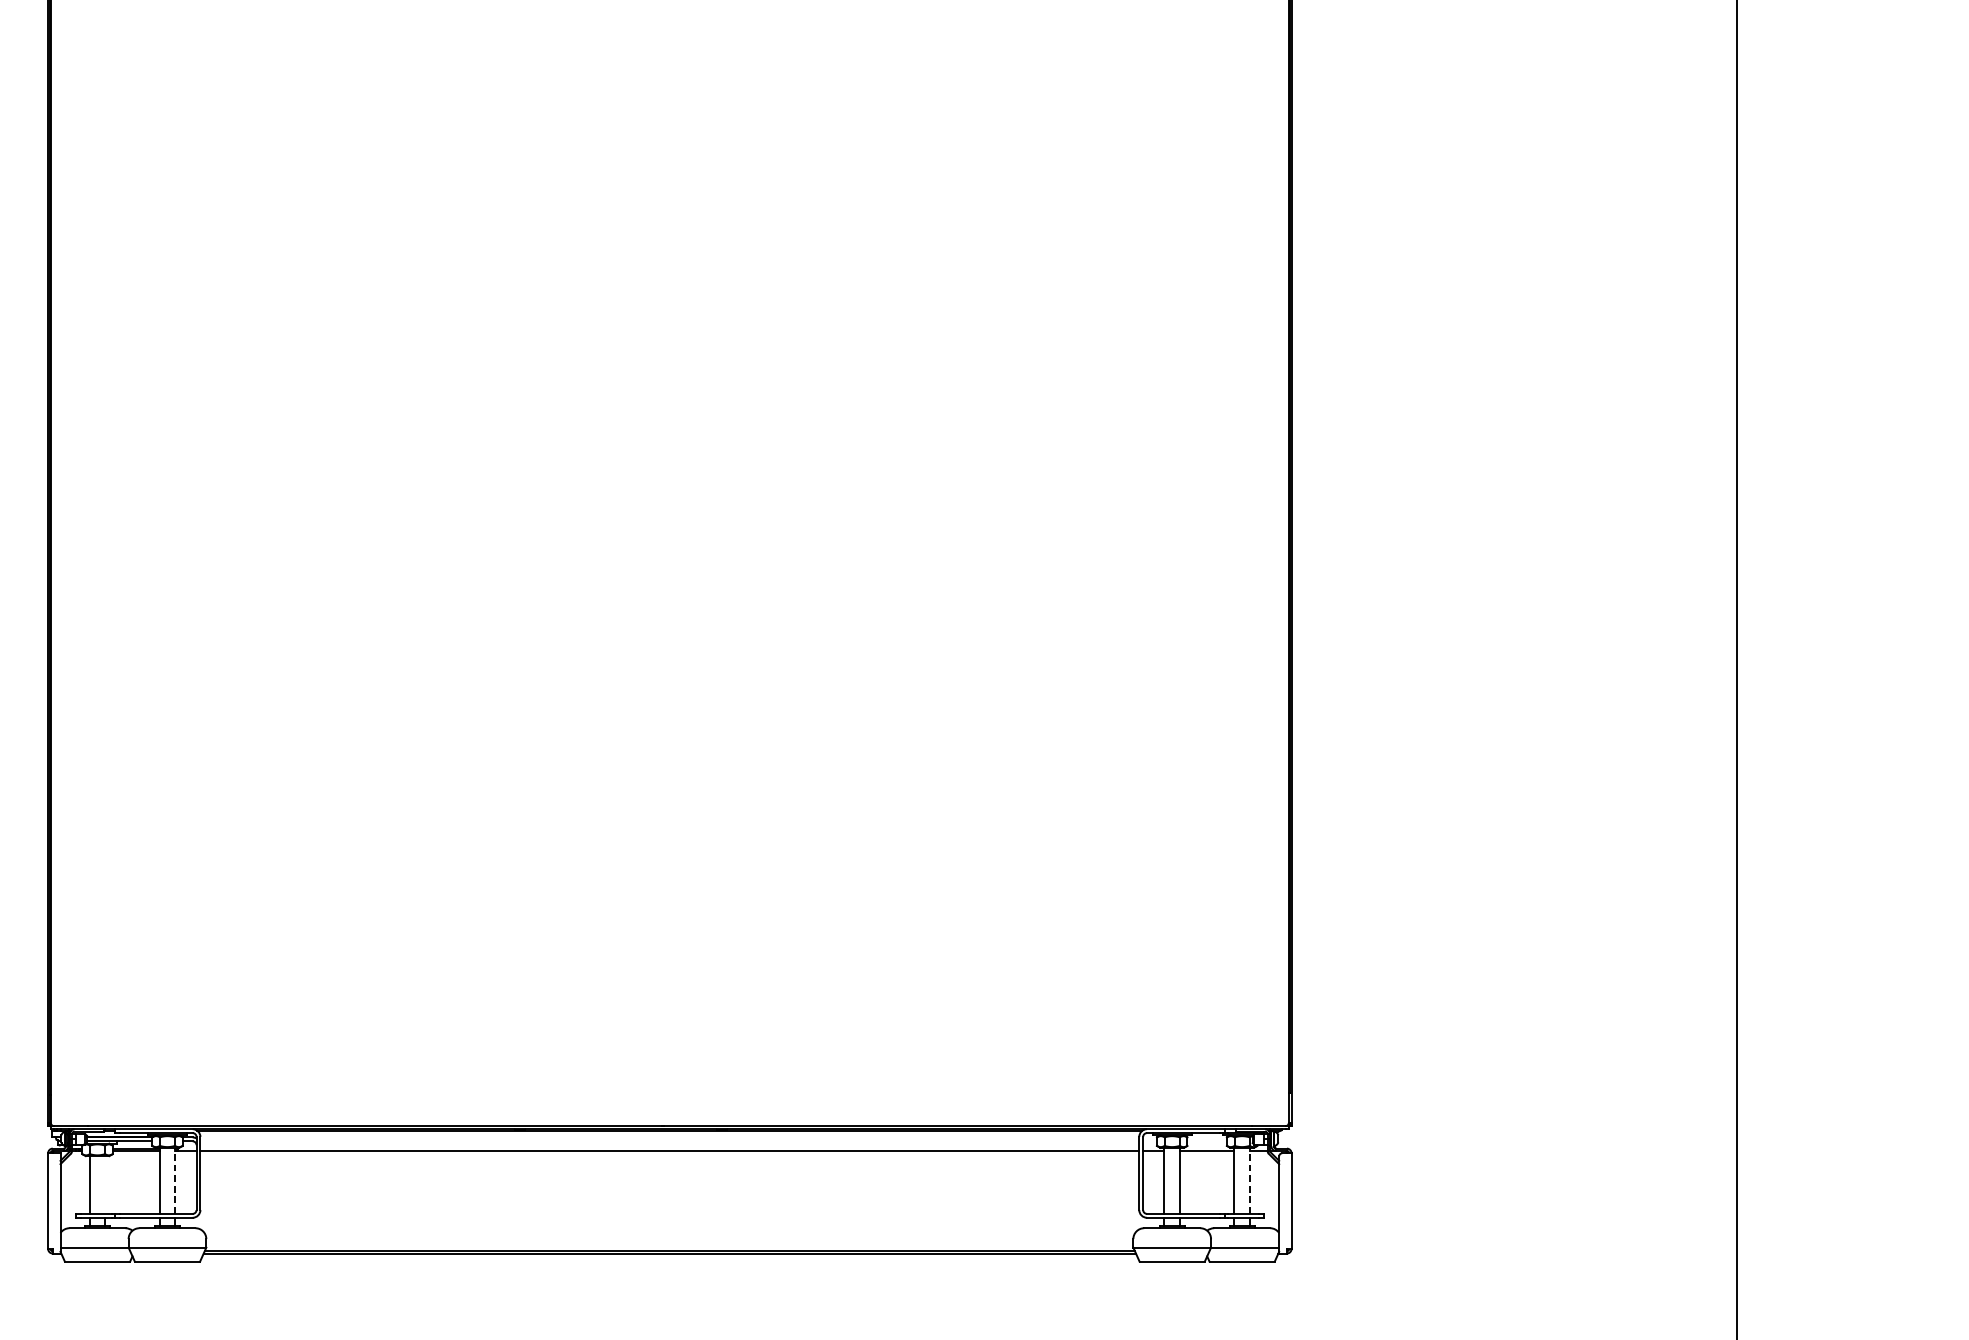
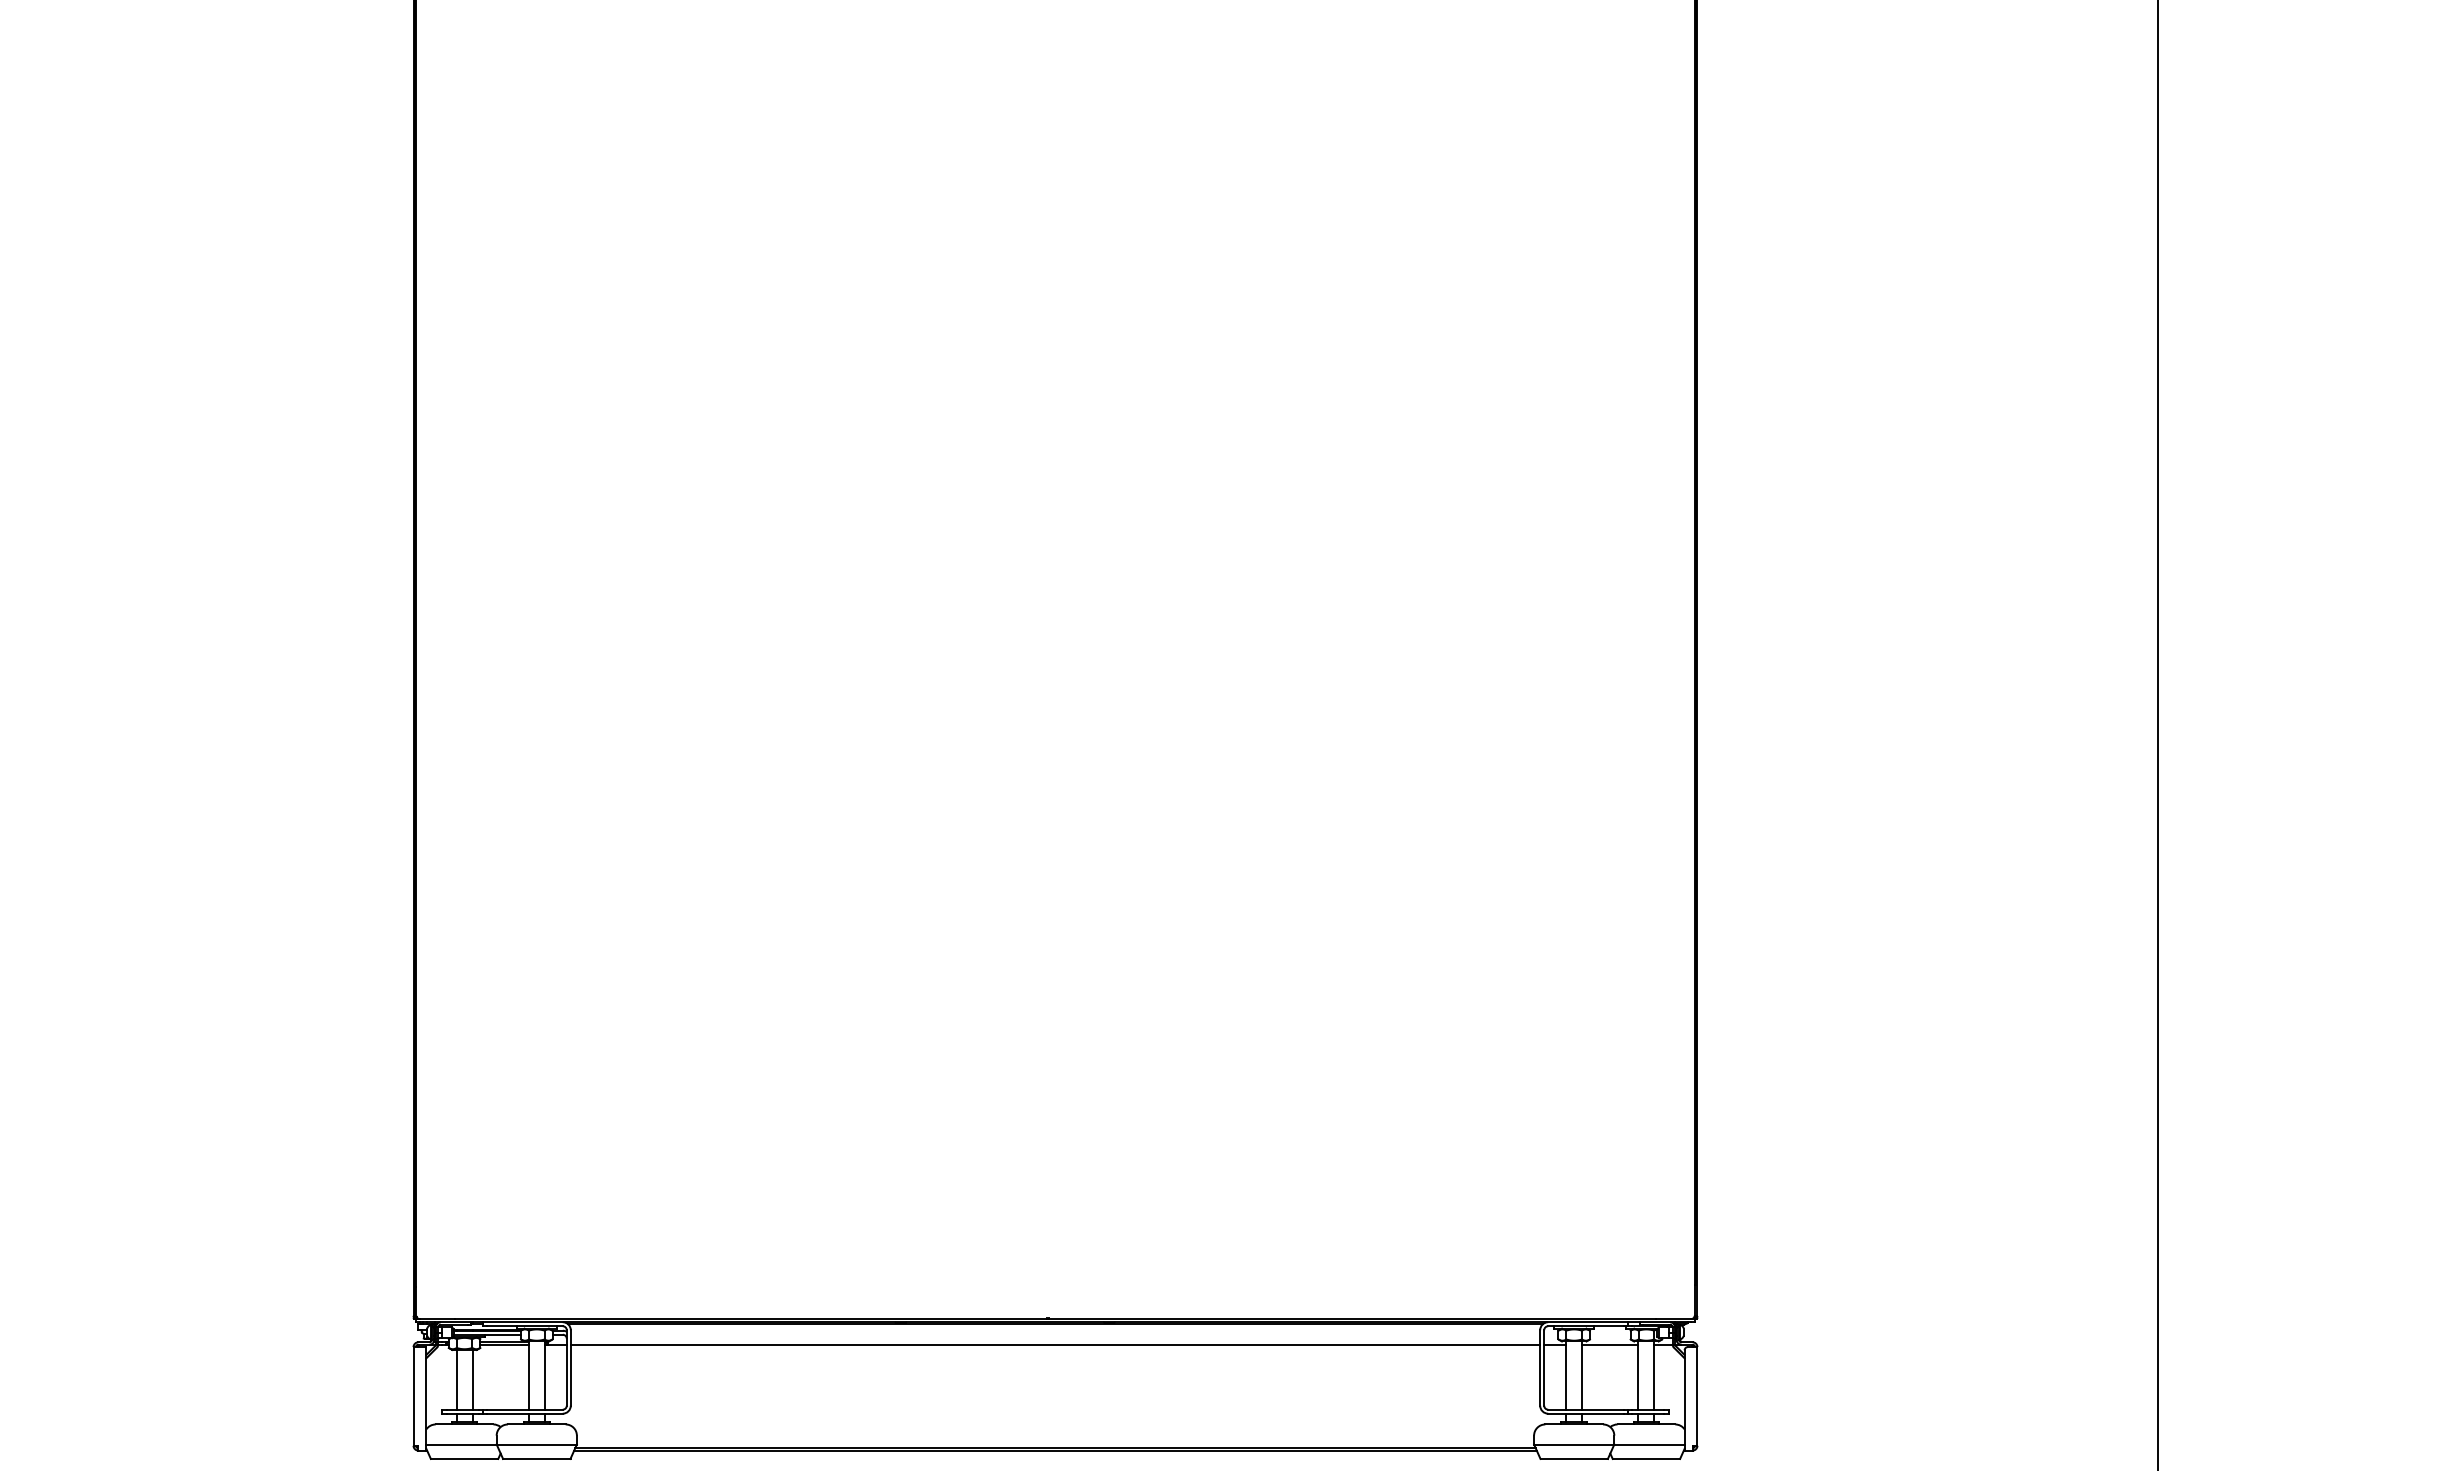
line: (174, 1180) -> (544, 1375), dashed -> solid
line: (1249, 1180) -> (1654, 1375), dashed -> solid
line: (105, 1184) -> (472, 1379), added

